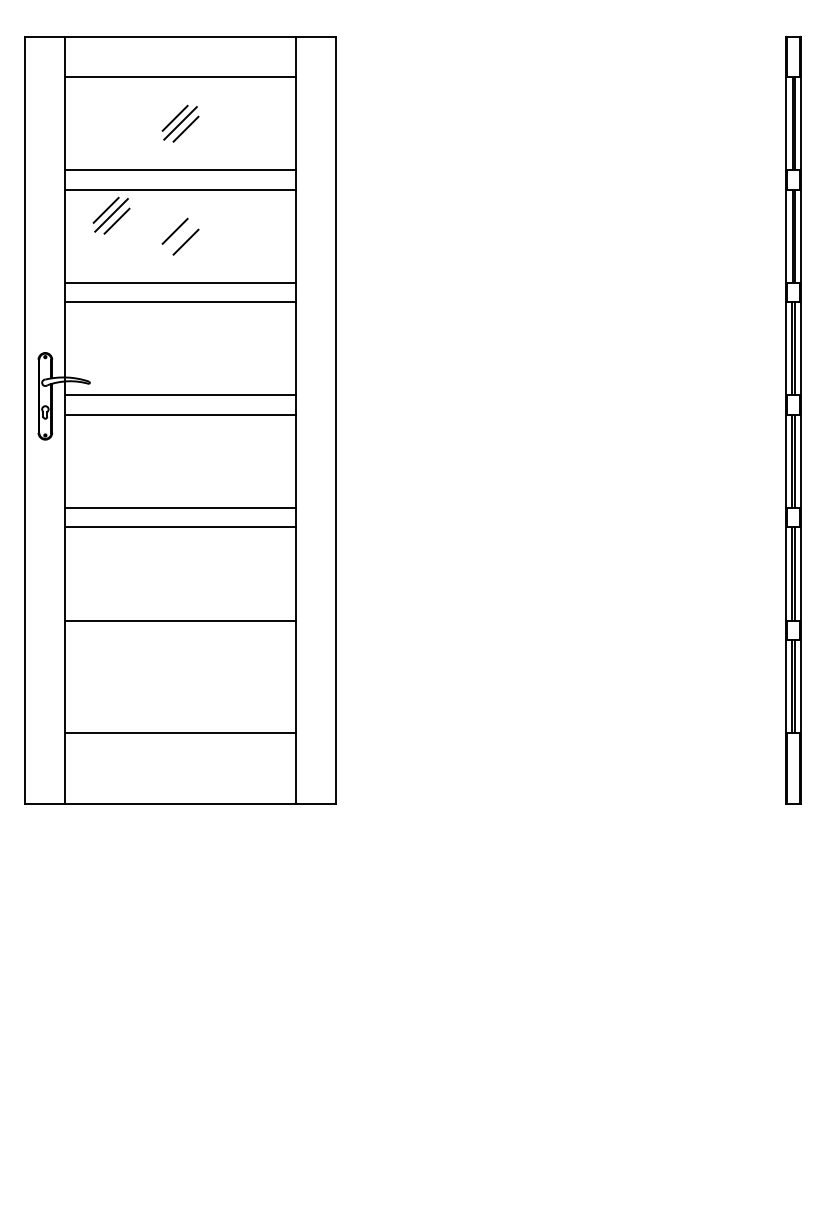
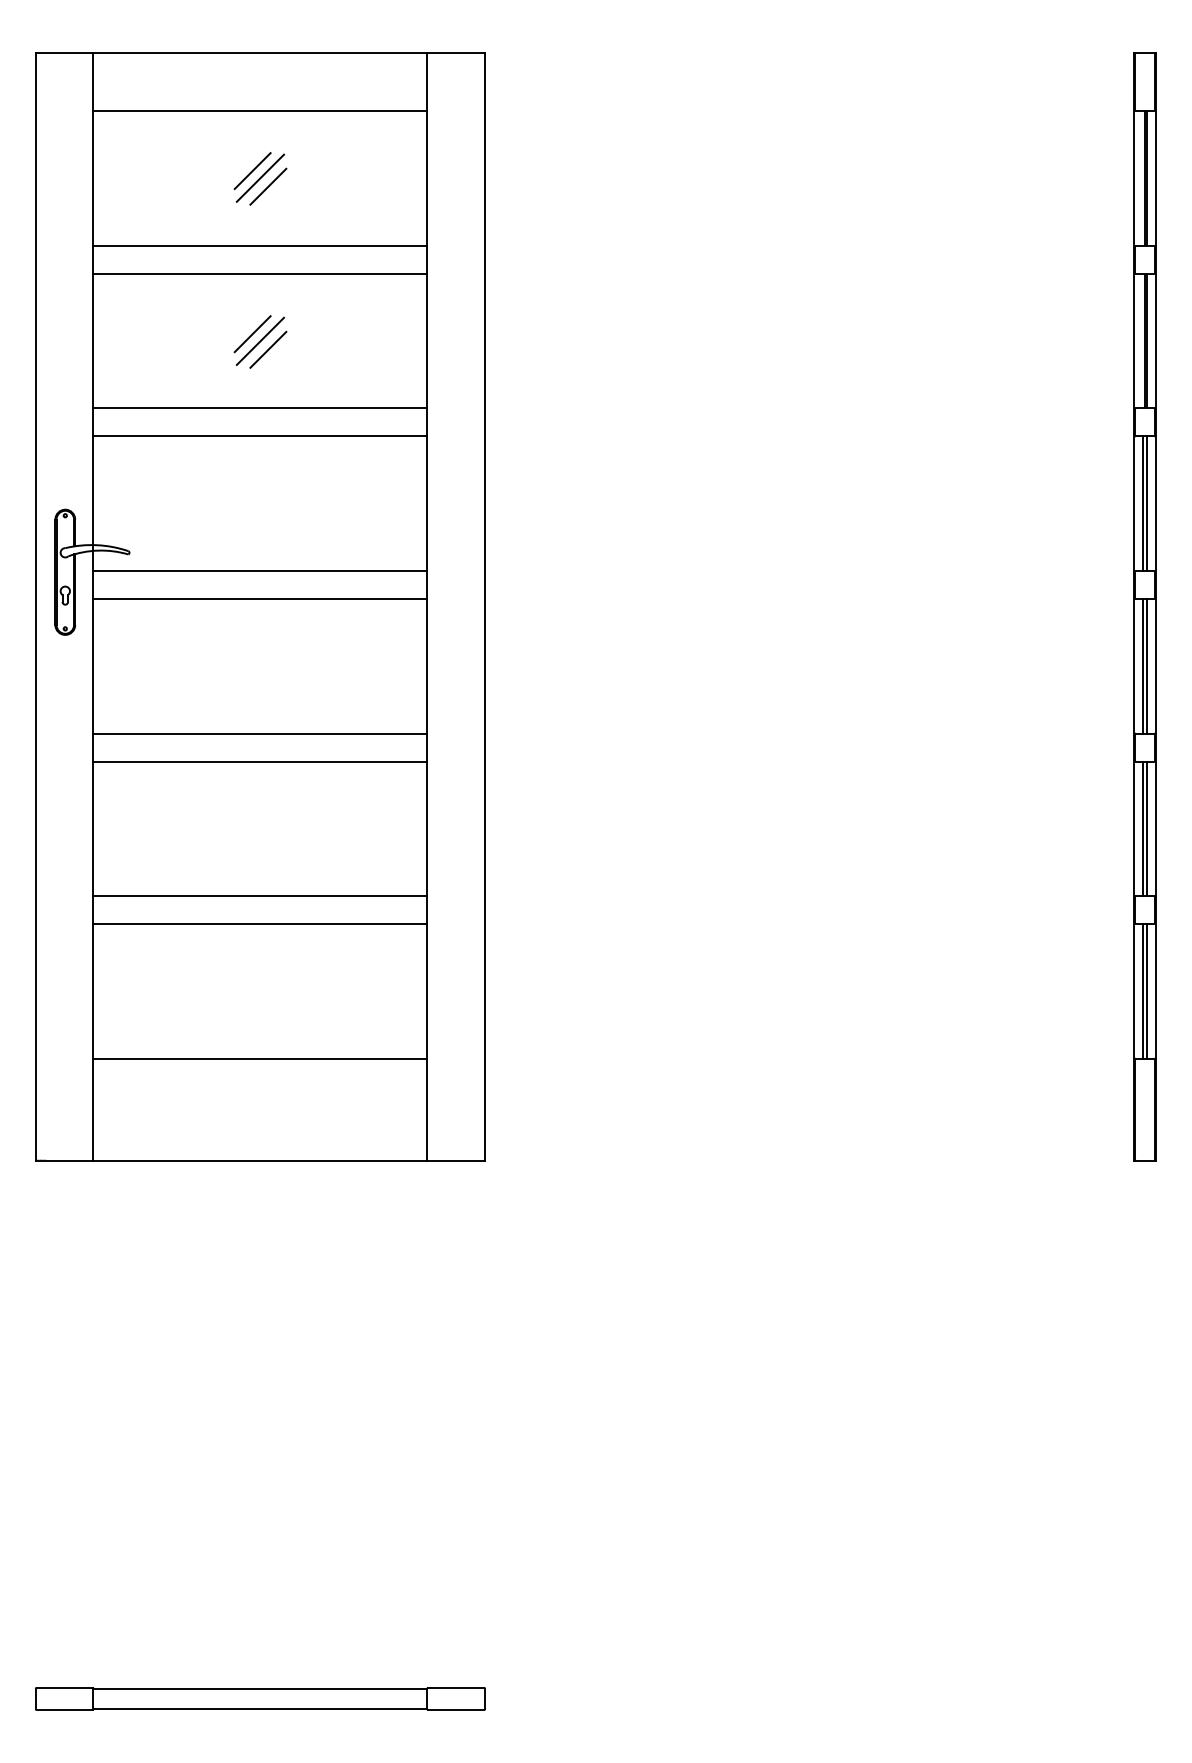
part: (111, 215) -> (160, 311), removed
line: (180, 236) -> (260, 341), added
line: (180, 639) -> (260, 923), added
part: (180, 1176) -> (260, 1698), added

